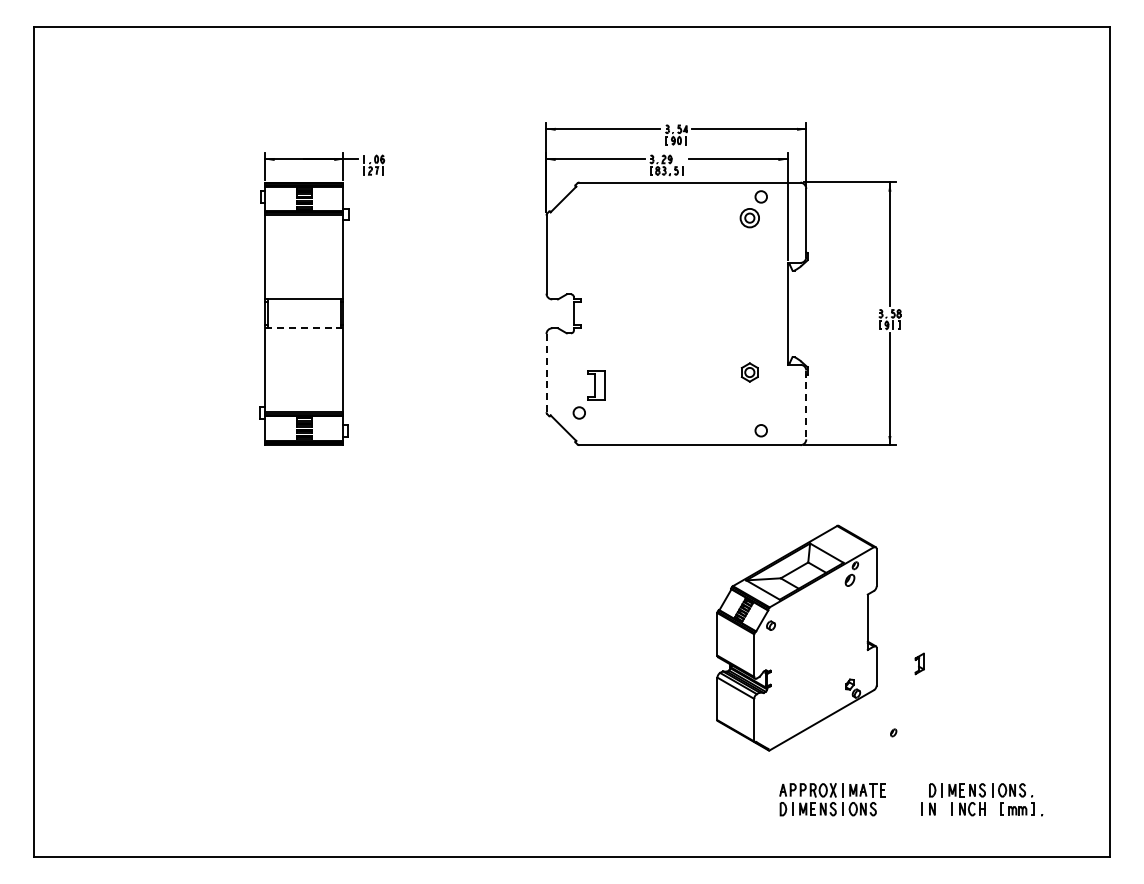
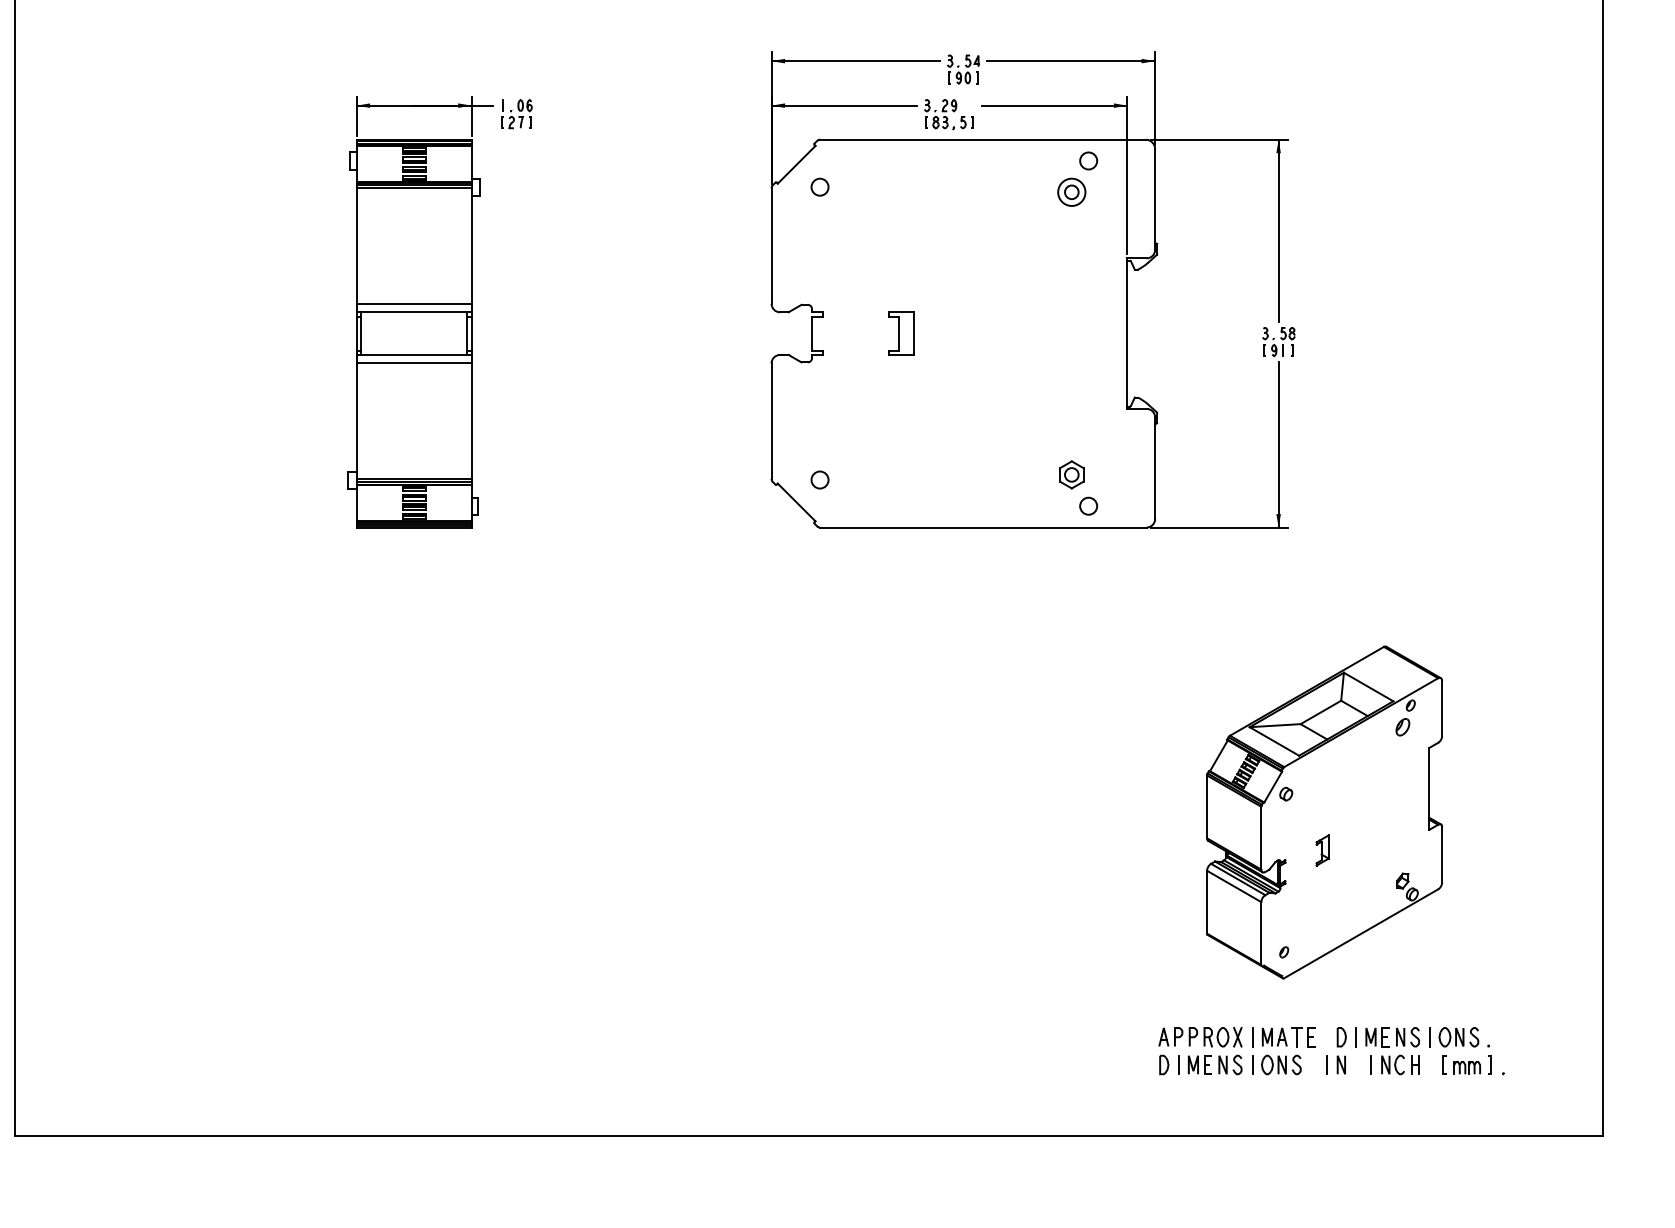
circle: (578, 214) -> (818, 186), added
line: (304, 293) -> (414, 303), added
line: (304, 328) -> (414, 355), dashed -> solid
line: (304, 334) -> (414, 364), added
line: (546, 372) -> (771, 420), dashed -> solid
part: (749, 372) -> (1071, 474), moved
part: (596, 385) -> (901, 333), moved
line: (806, 405) -> (1155, 468), dashed -> solid
part: (796, 637) -> (1323, 811), moved
part: (832, 799) -> (1236, 1050), moved

